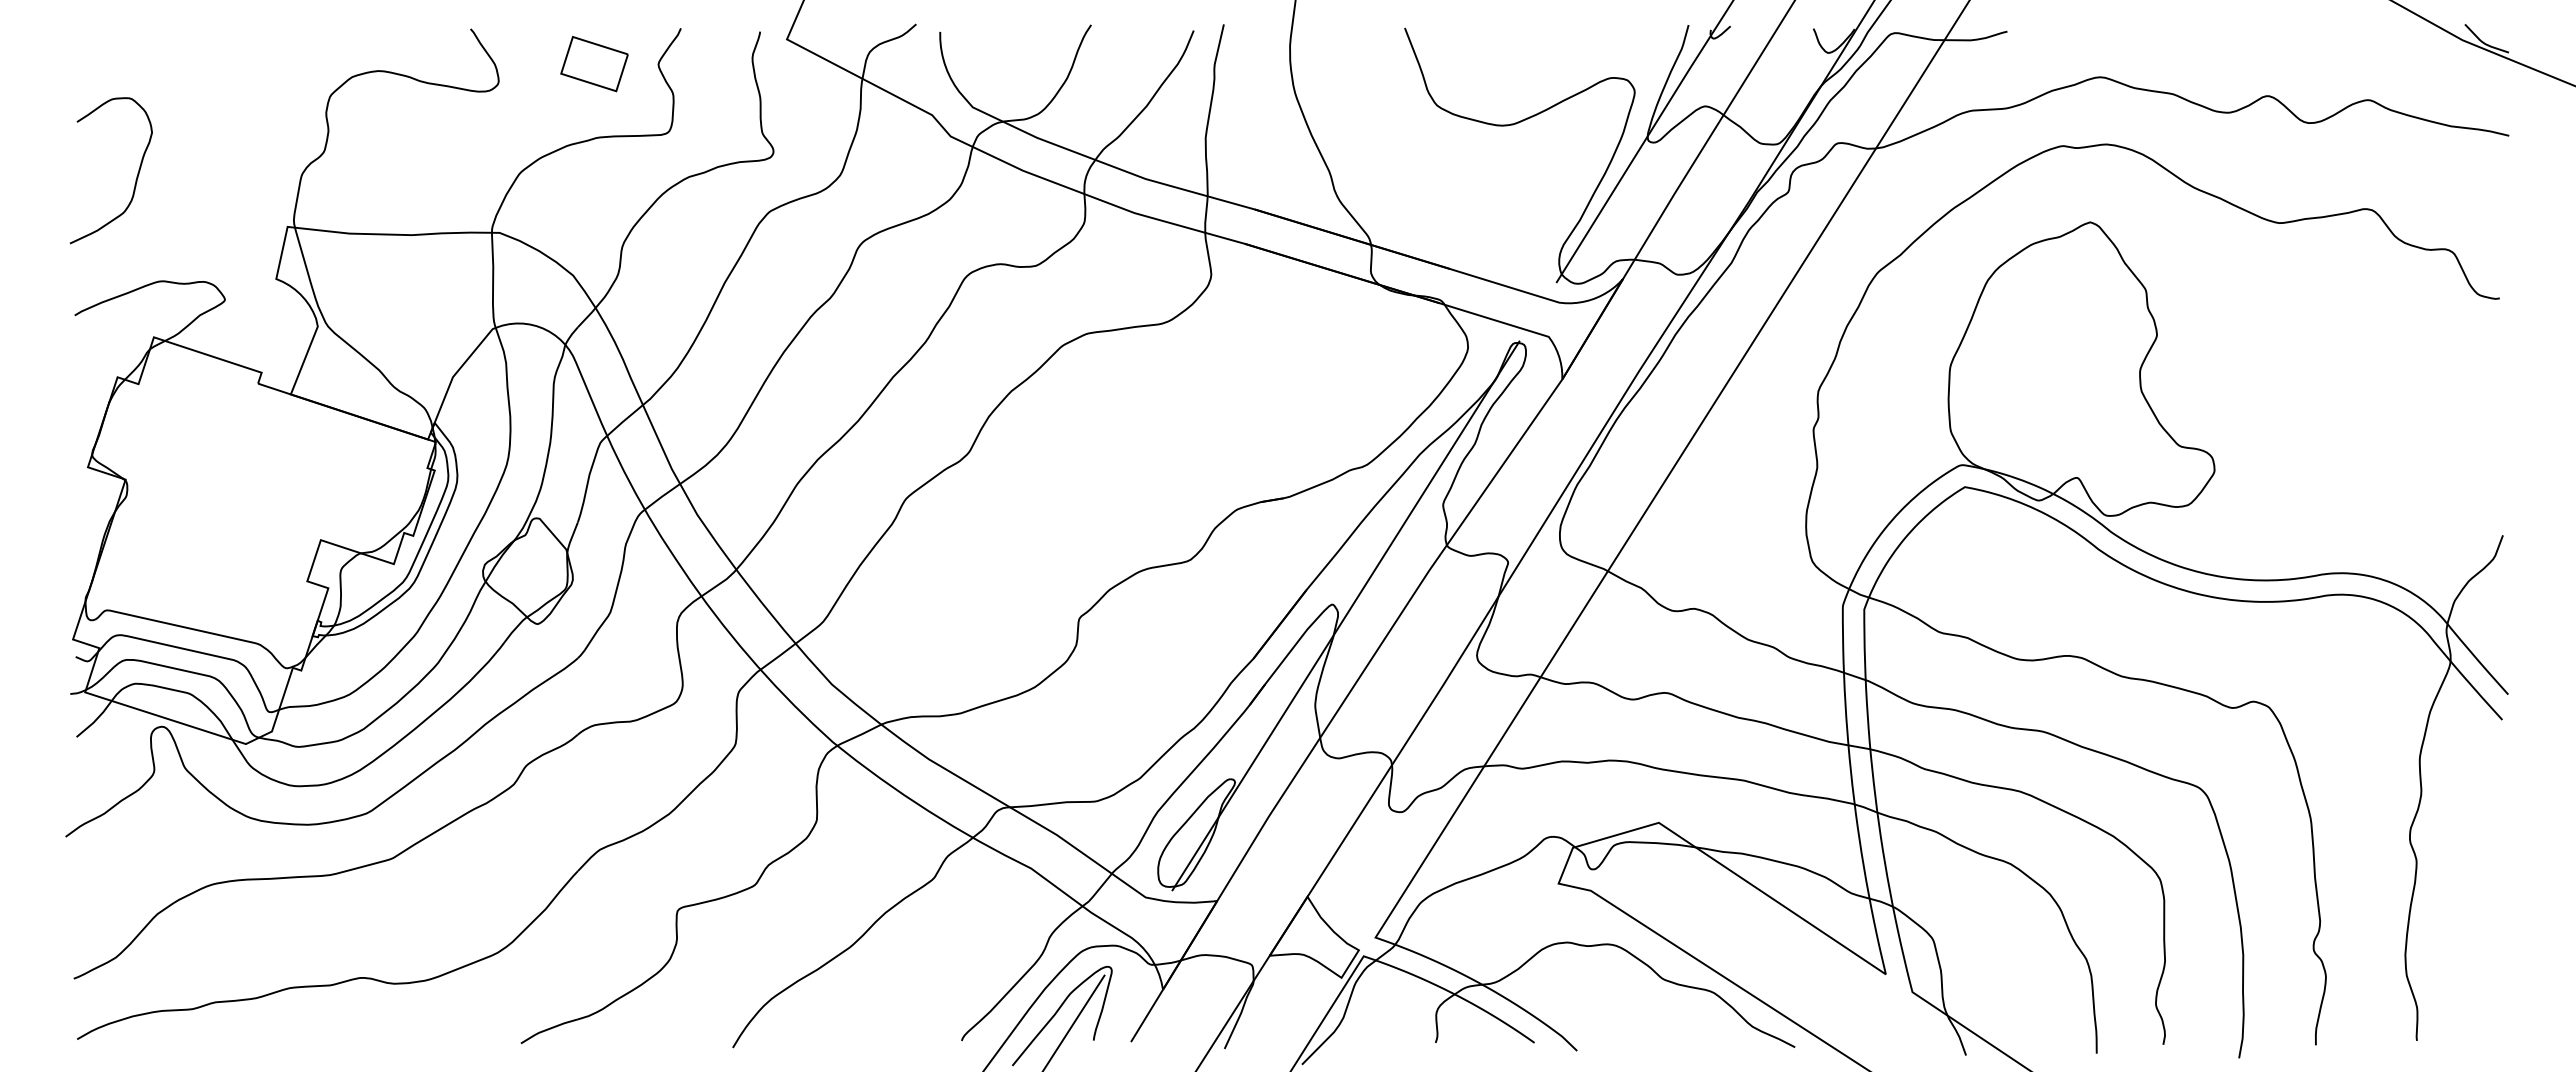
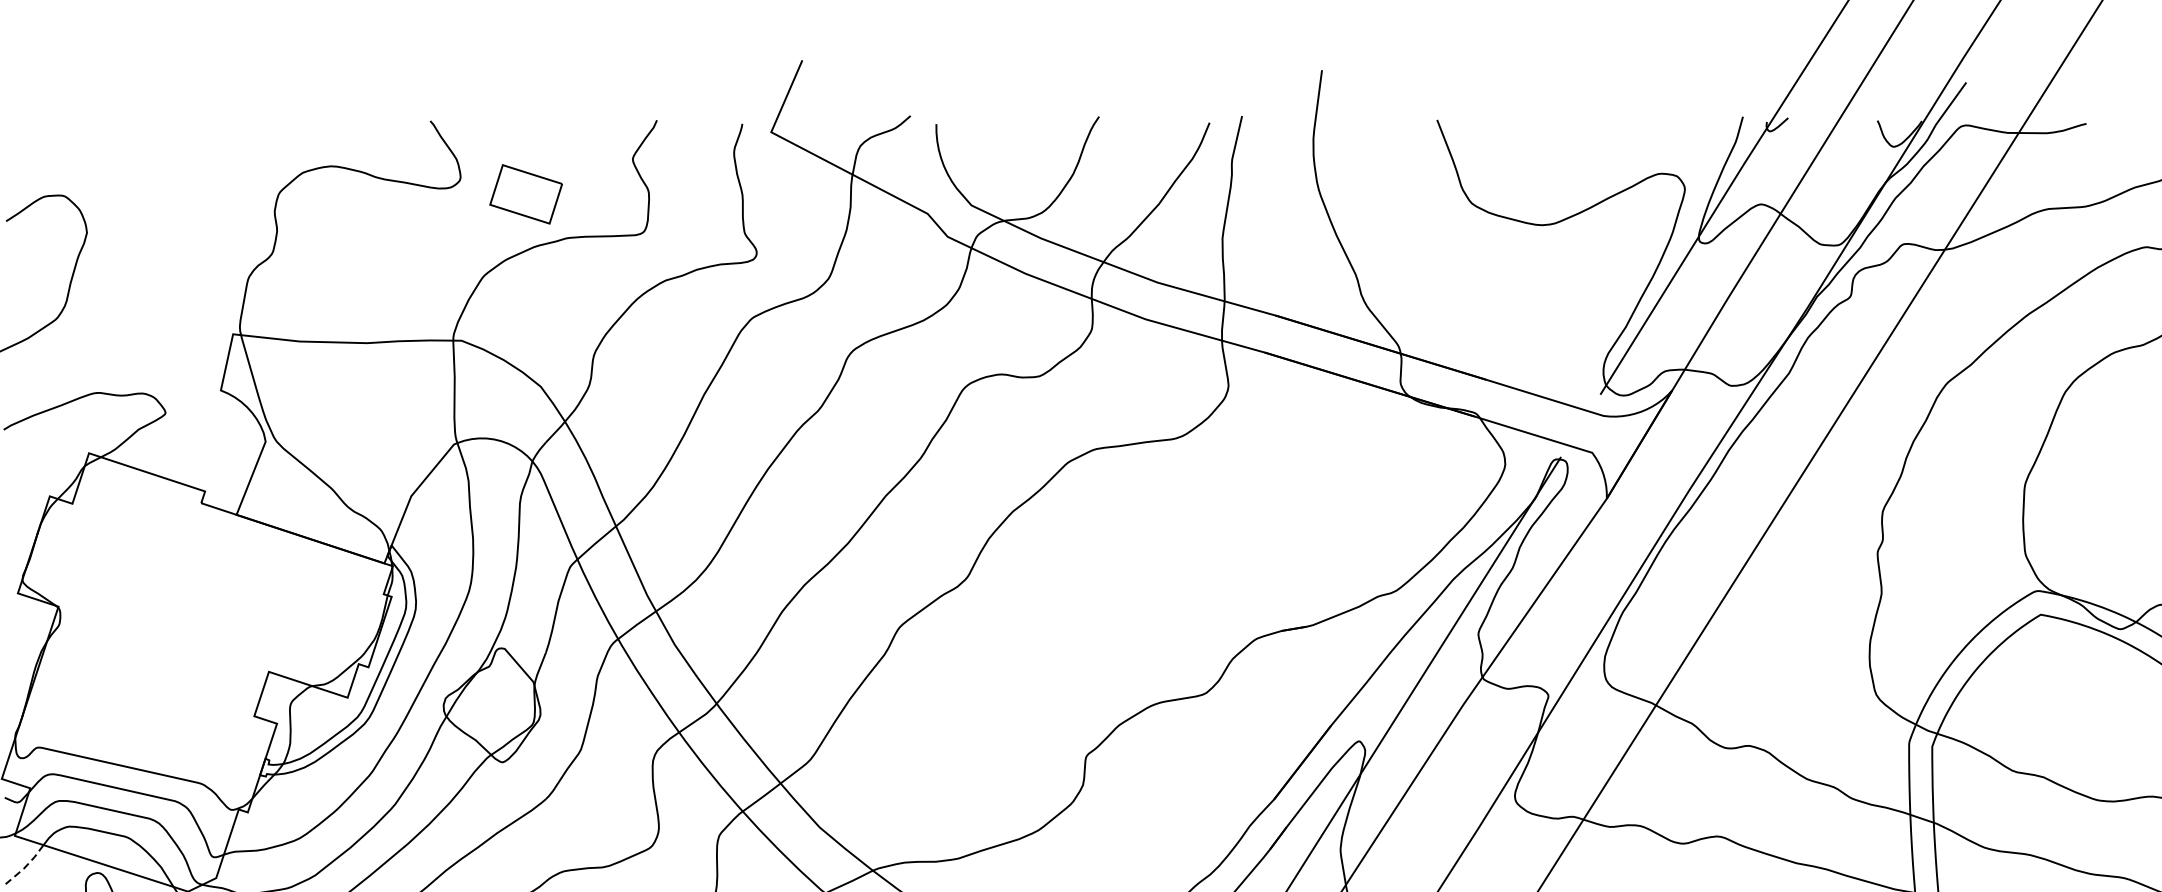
part: (594, 64) -> (526, 194), moved
line: (95, 720) -> (26, 866), solid -> dashed

